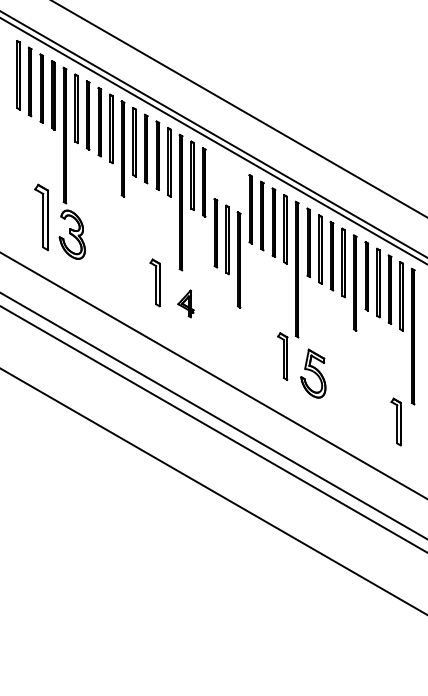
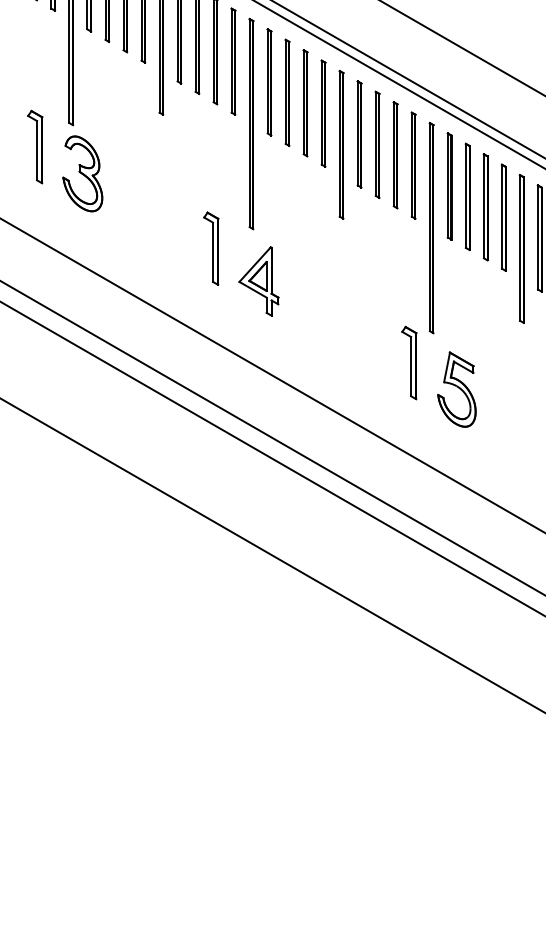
part: (41, 217) -> (34, 147), size x0.71
part: (227, 253) -> (323, 134), moved
part: (185, 303) -> (258, 280), size x1.67

